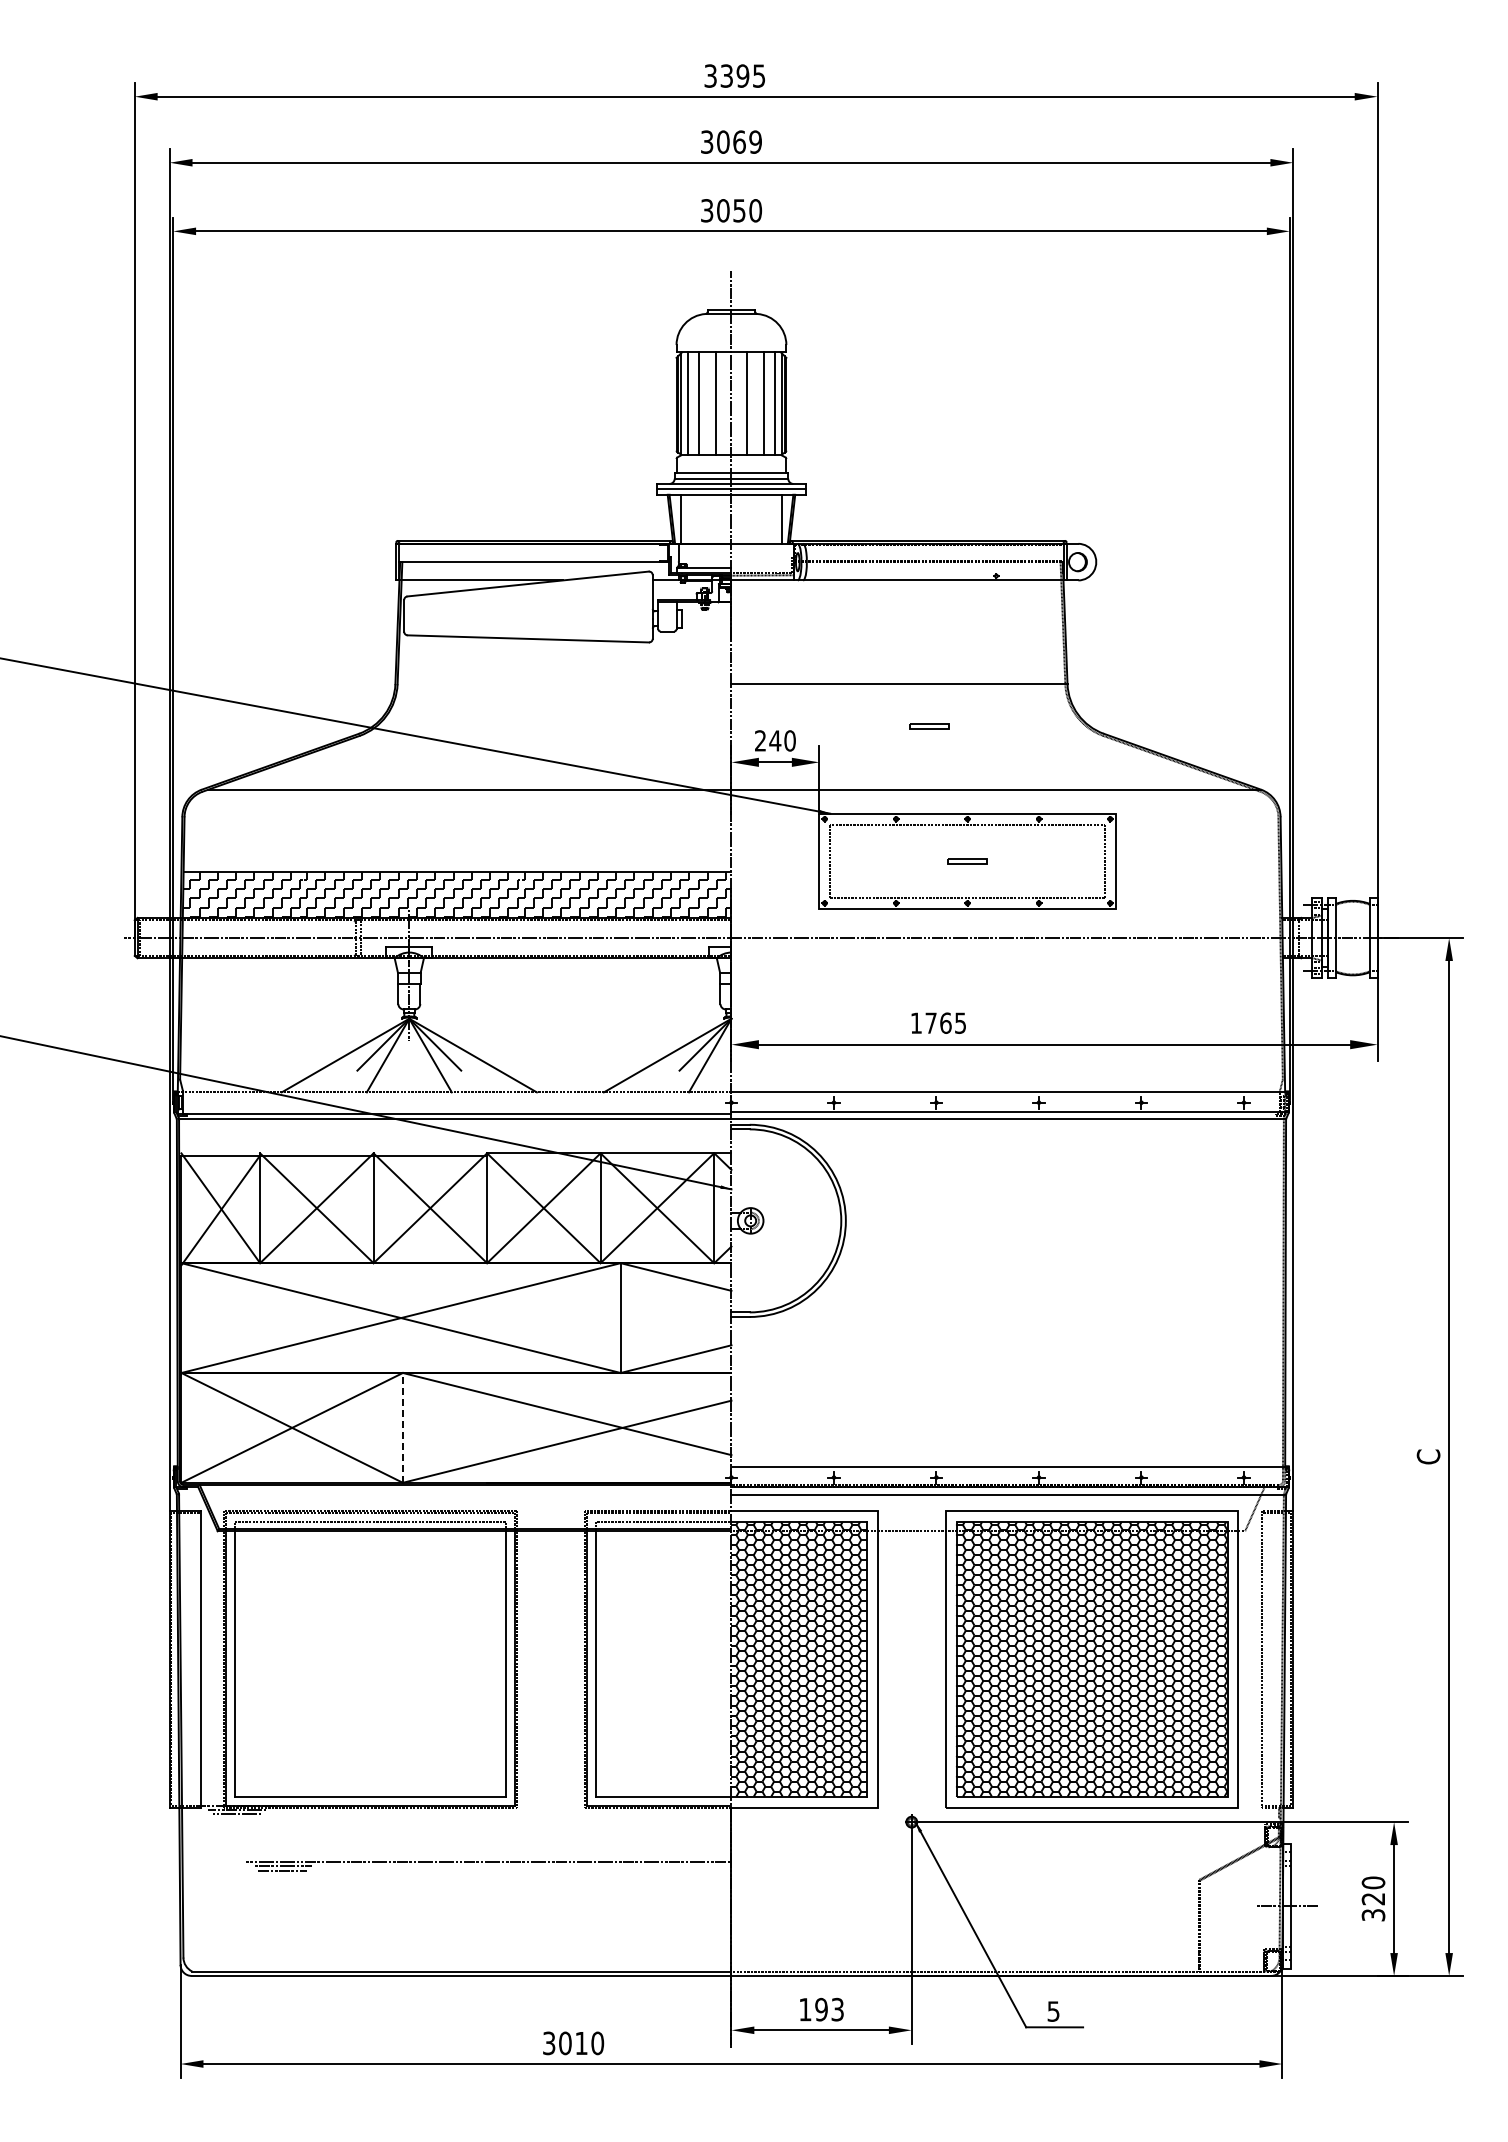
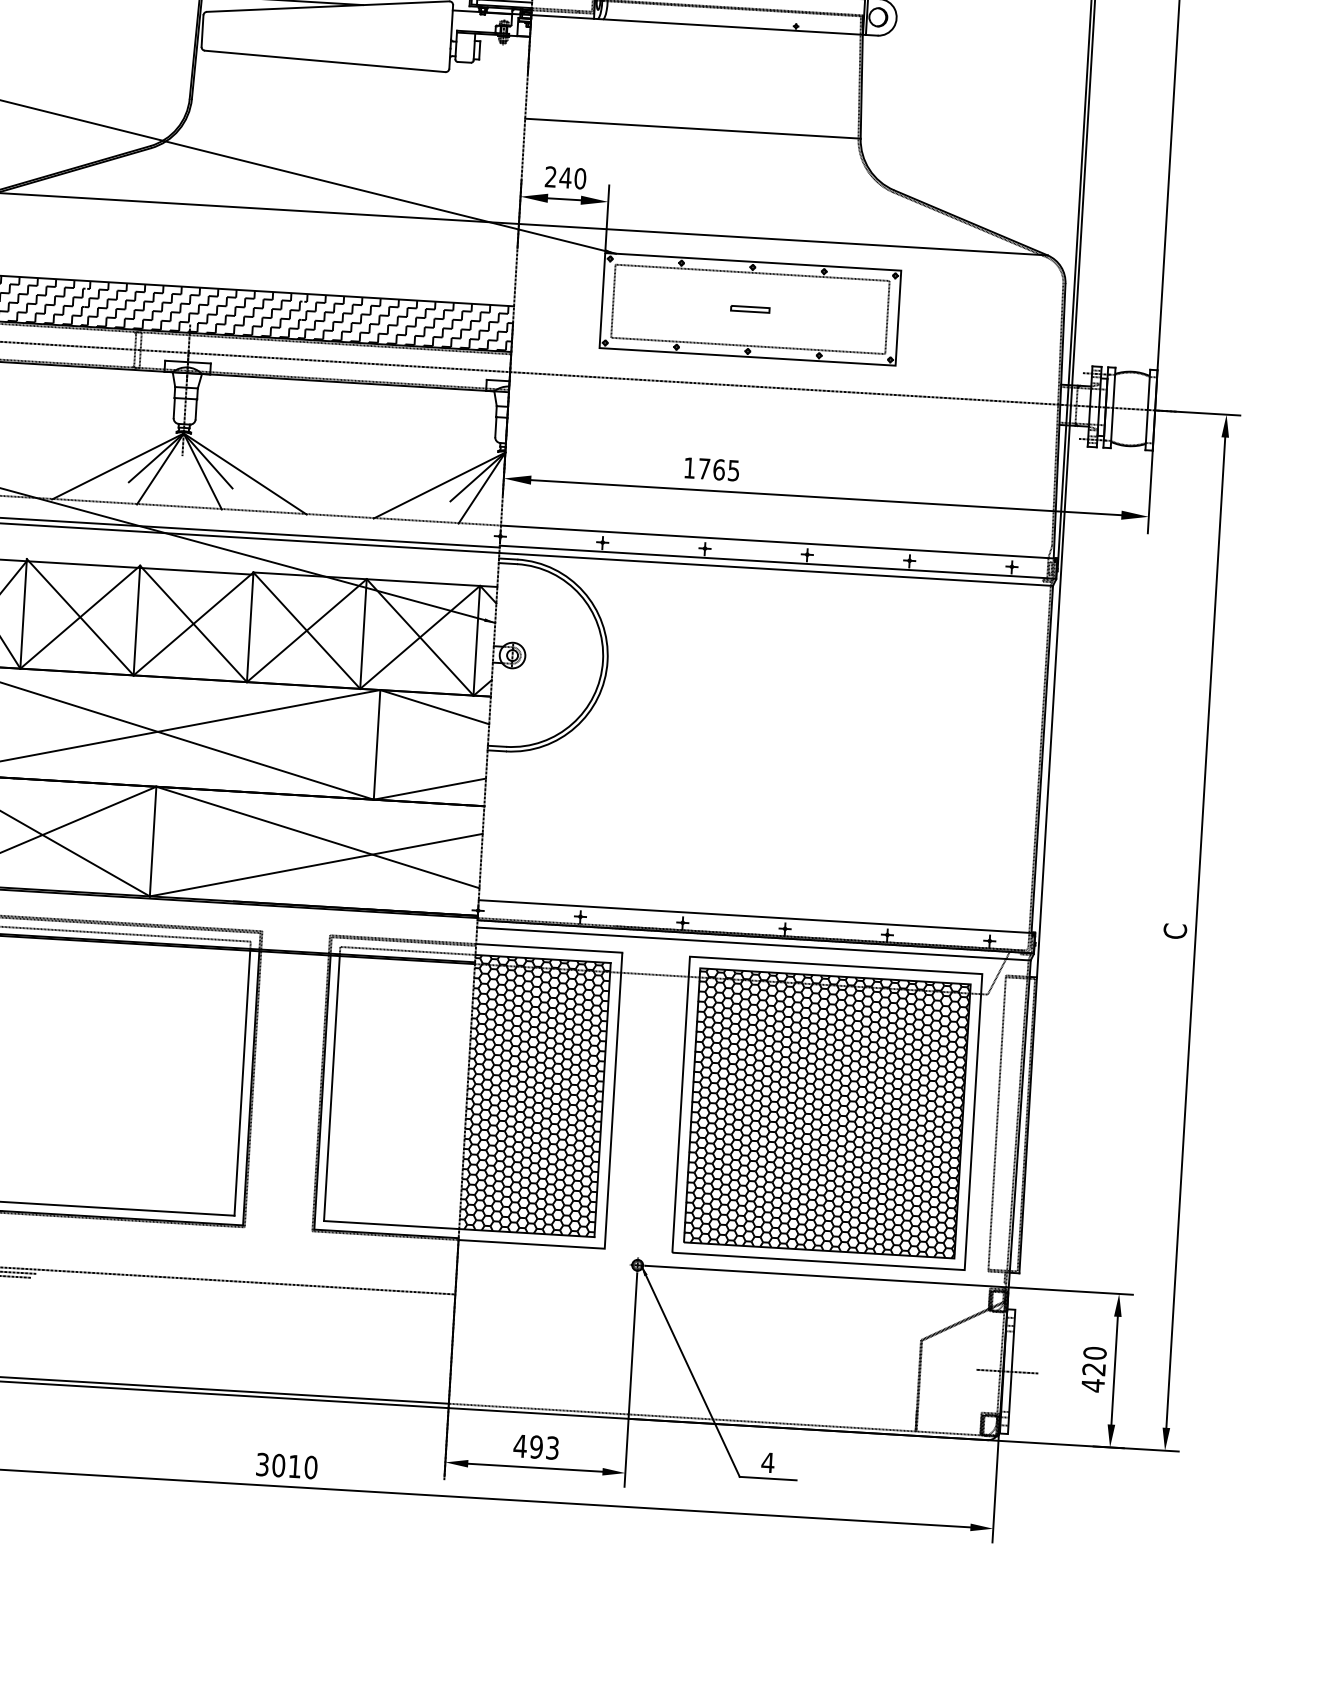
part: (929, 726) -> (720, 172), removed
line: (402, 1427) -> (152, 841), dashed -> solid
text: (1373, 1914) -> (1093, 1384), 320 -> 420
text: (805, 2009) -> (520, 1446), 193 -> 493
text: (1053, 2011) -> (767, 1462), 5 -> 4

